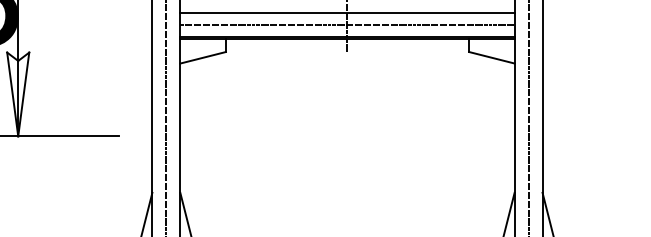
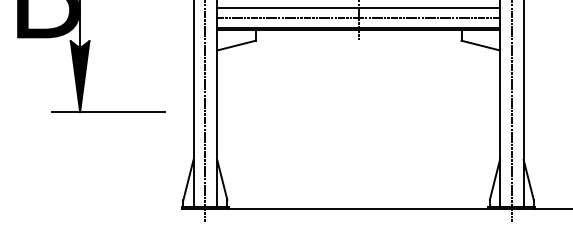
fill: (17, 94) -> (79, 76), added

